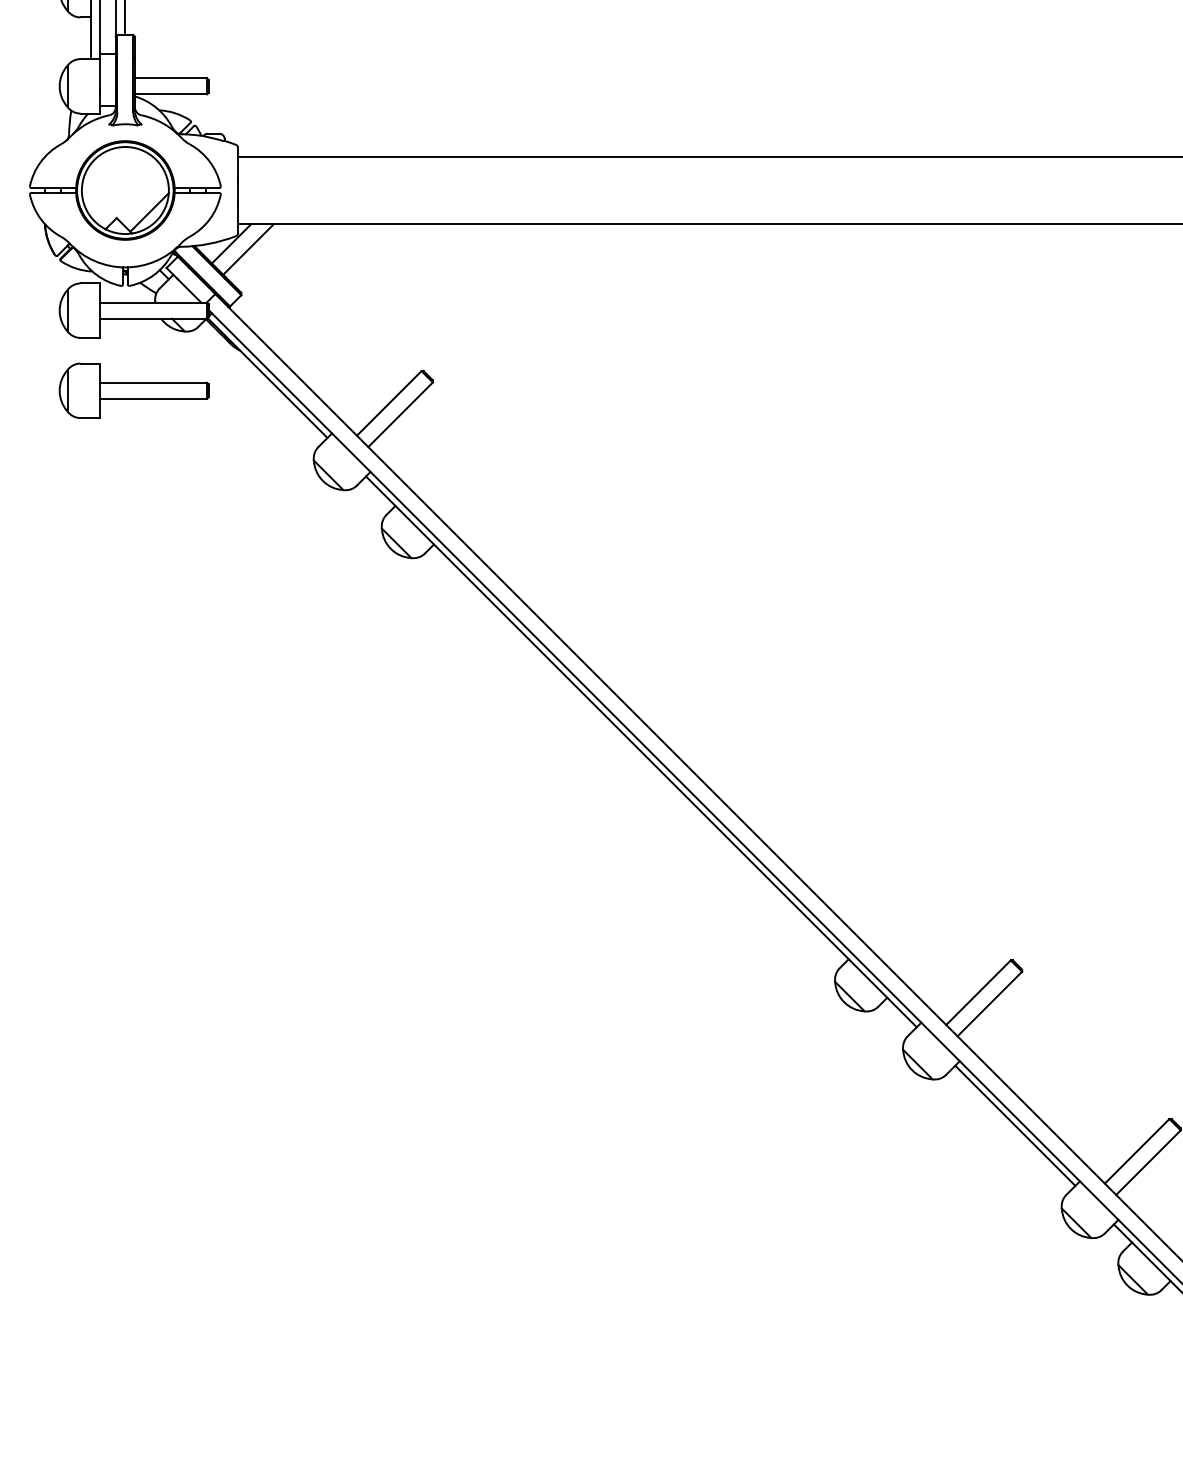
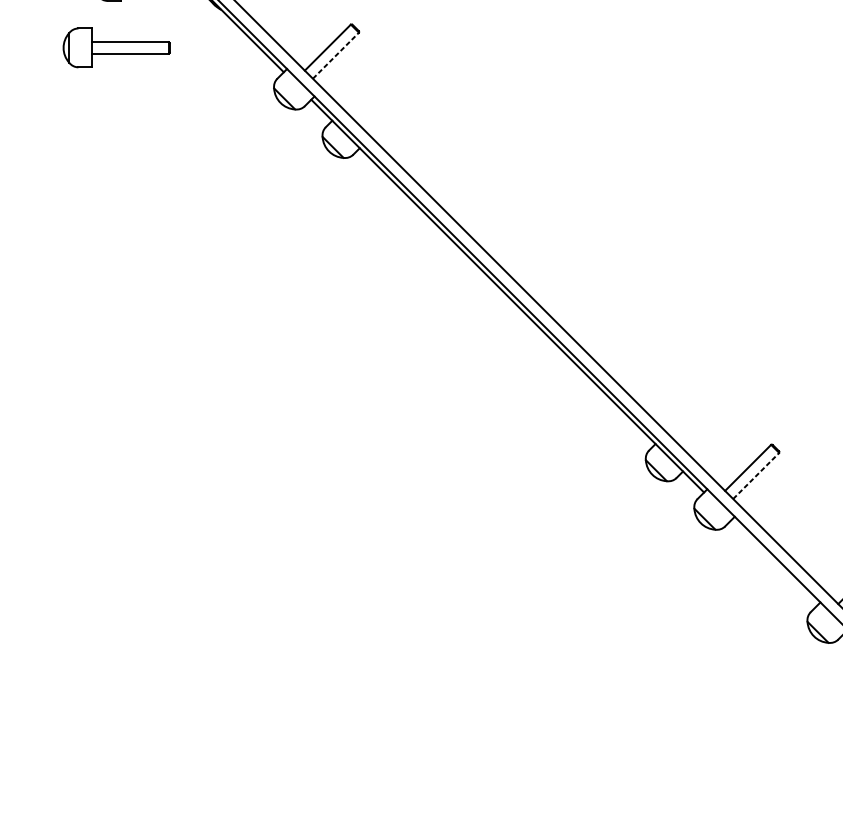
part: (133, 390) -> (116, 47), moved
line: (400, 414) -> (335, 55), solid -> dashed
line: (989, 1004) -> (755, 476), solid -> dashed
line: (1015, 1125) -> (774, 562), removed

